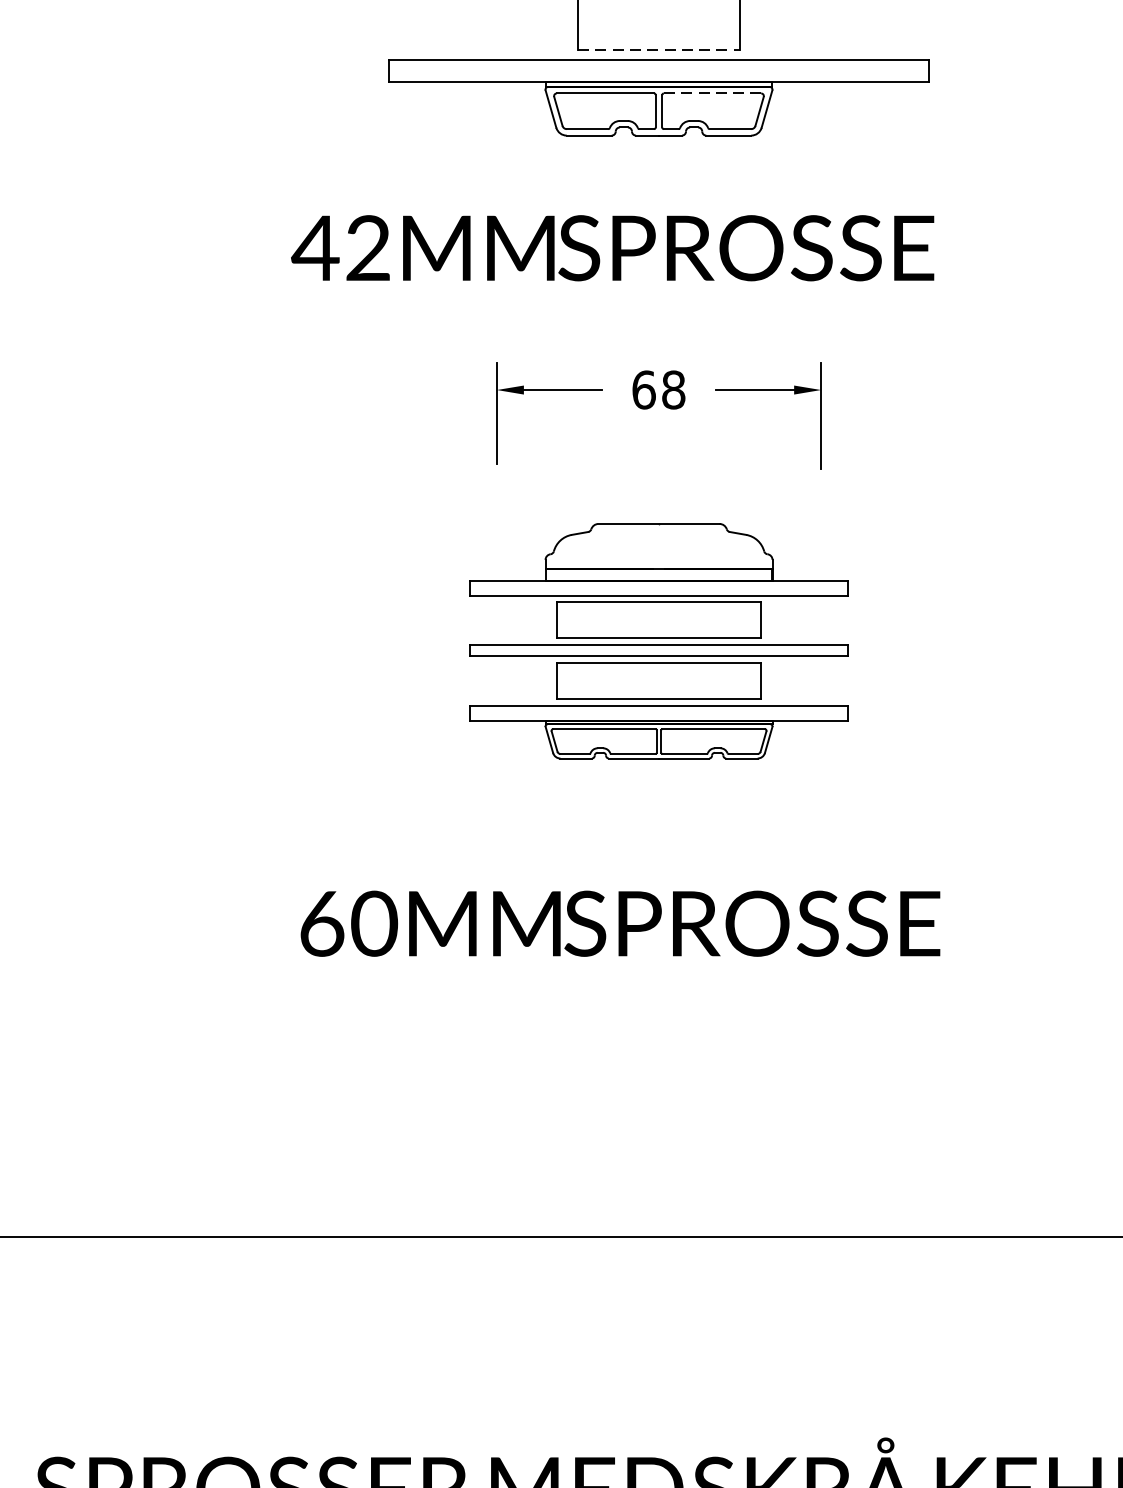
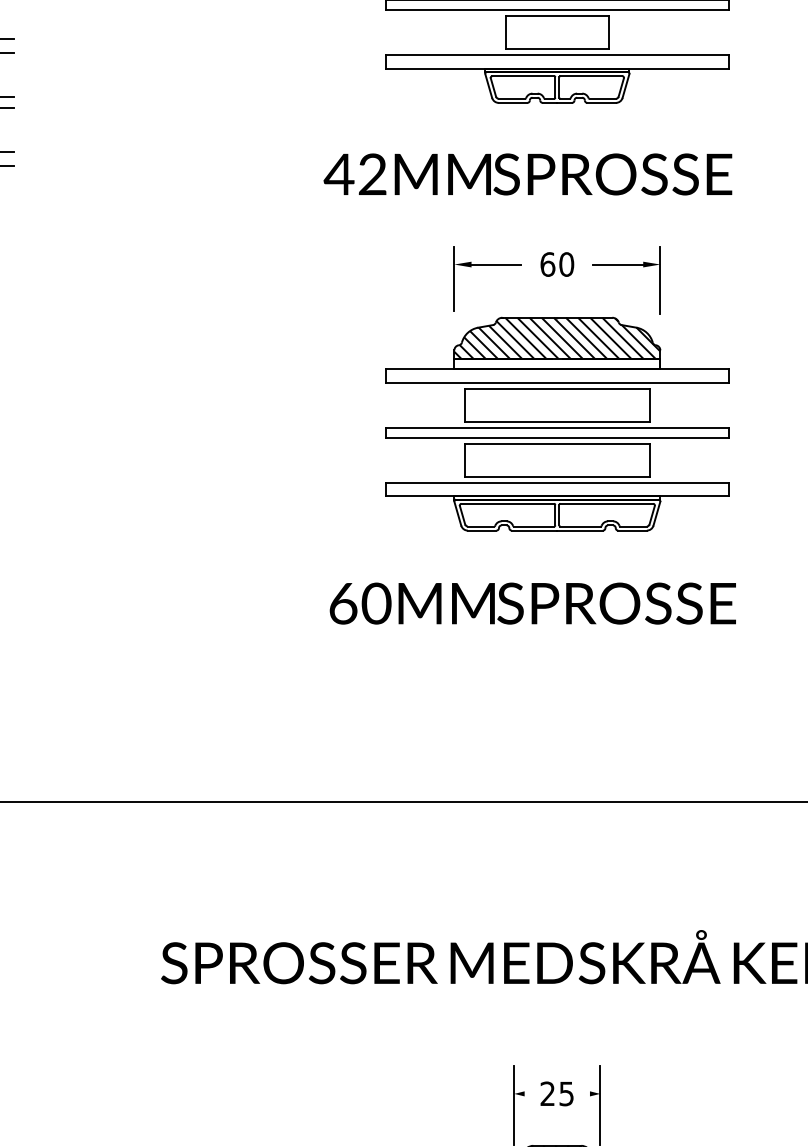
line: (659, 49) -> (557, 48), dashed -> solid
line: (712, 94) -> (591, 76), dashed -> solid
text: (673, 389) -> (566, 264), 68 -> 60
part: (659, 640) -> (557, 423), size x1.43

